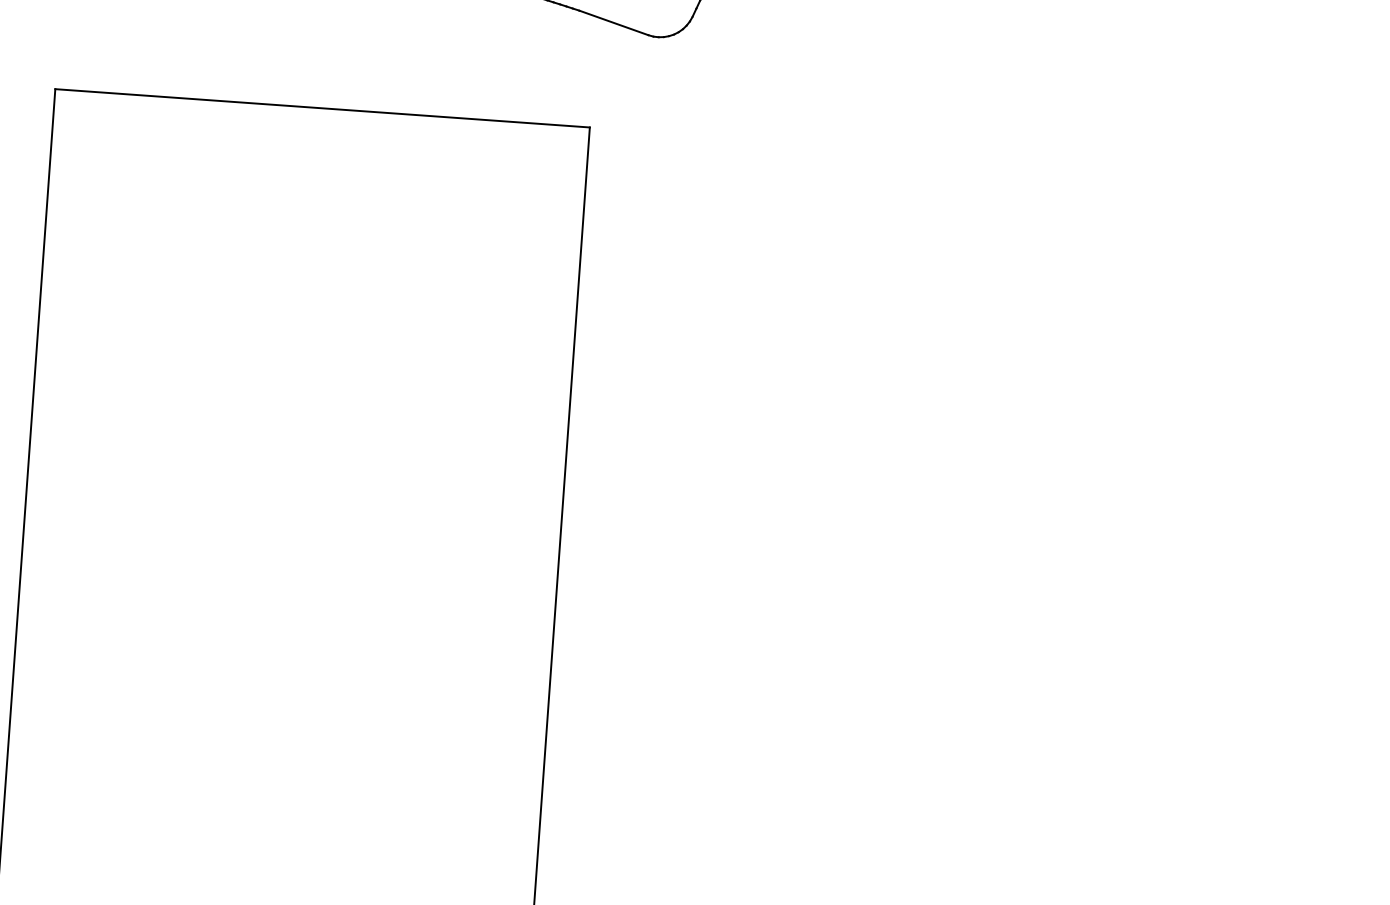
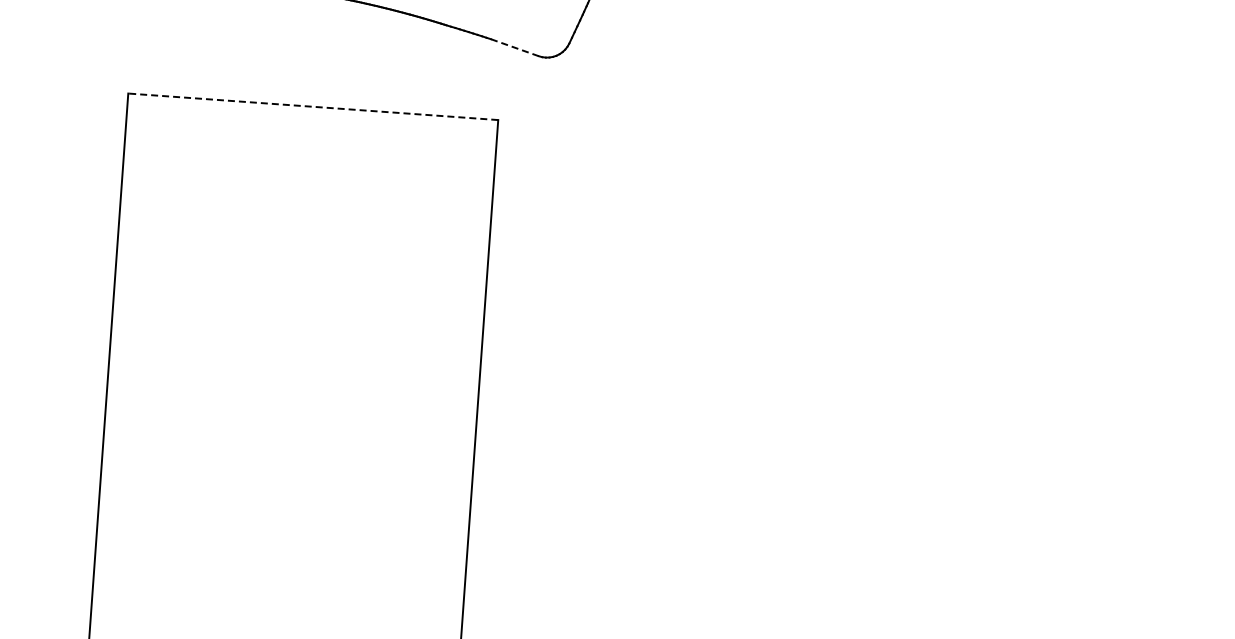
line: (614, 22) -> (515, 47), solid -> dashed
line: (321, 107) -> (312, 106), solid -> dashed

